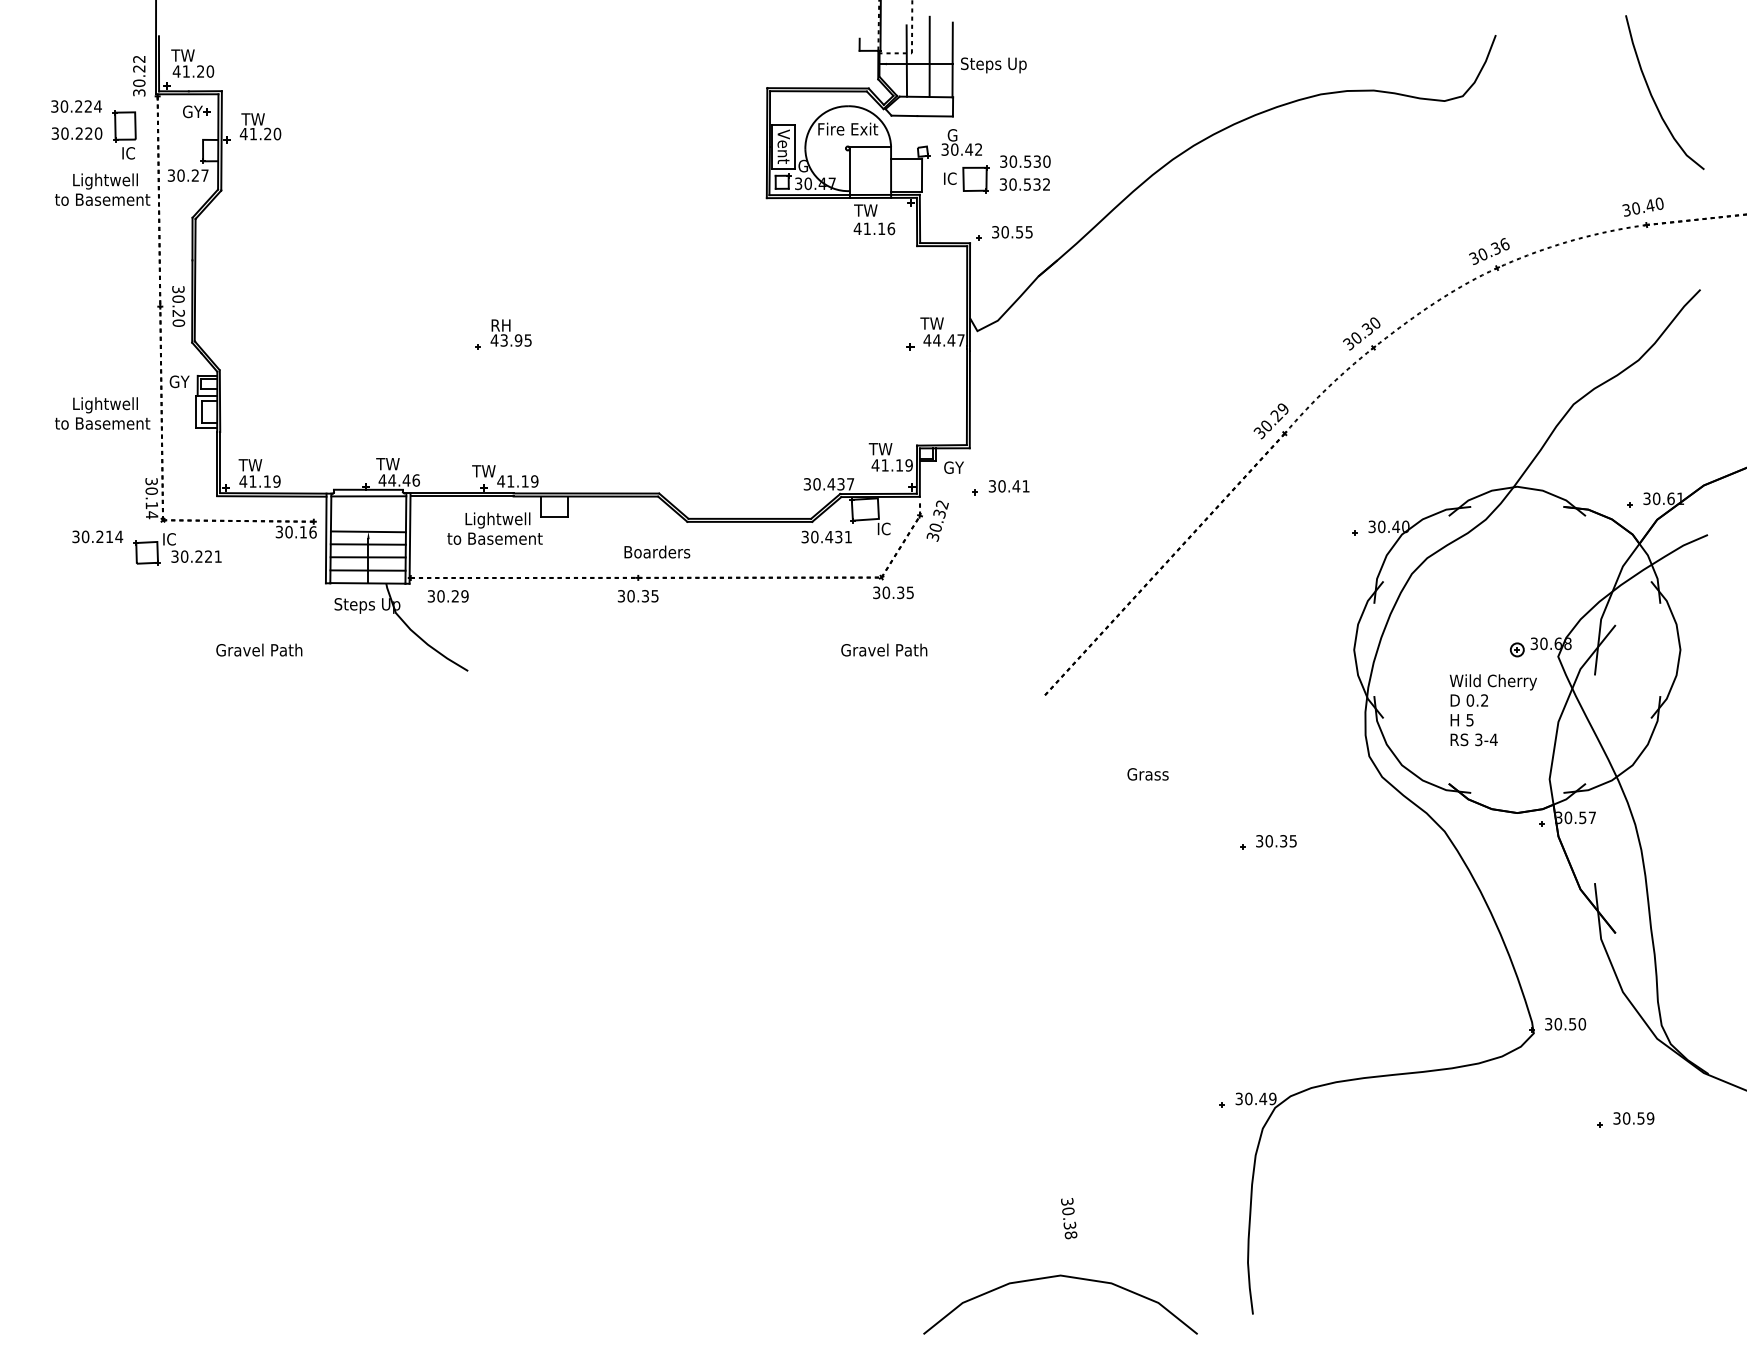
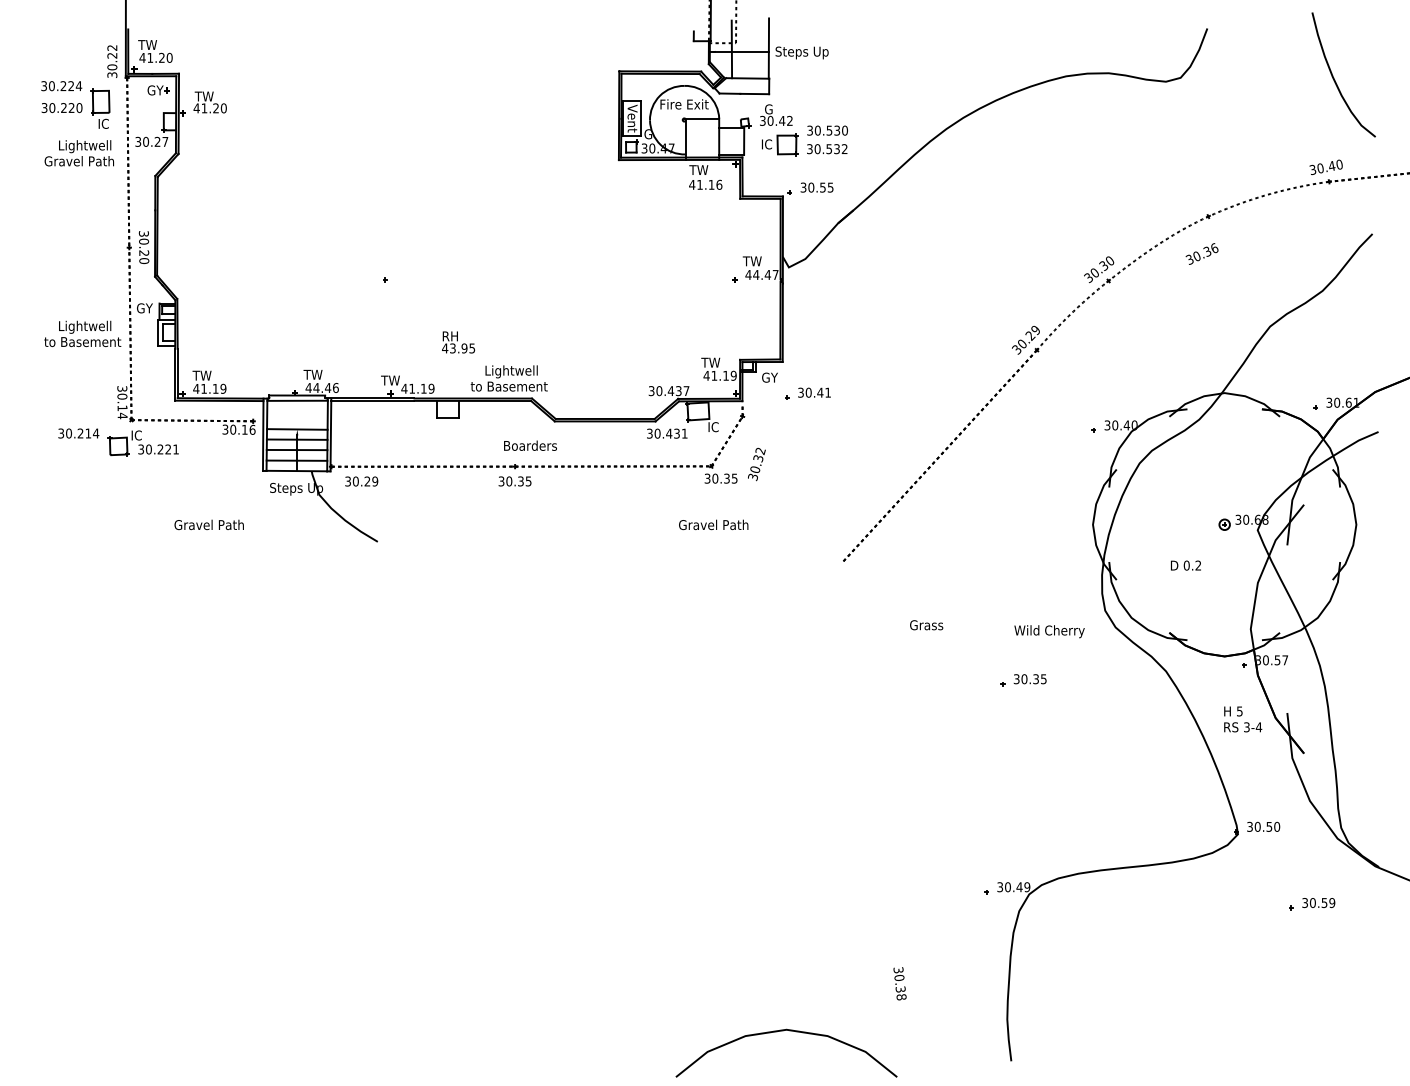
line: (929, 56) -> (750, 45), removed
text: (102, 199) -> (82, 161), to Basement -> Gravel Path
text: (1489, 251) -> (1202, 254), moved
text: (510, 332) -> (457, 342), moved
text: (937, 520) -> (756, 463), moved
text: (494, 528) -> (508, 378), moved
text: (1492, 682) -> (1048, 631), moved
text: (1473, 730) -> (1242, 719), moved
text: (1069, 1218) -> (900, 983), moved
curve: (1056, 1277) -> (783, 1031), moved

